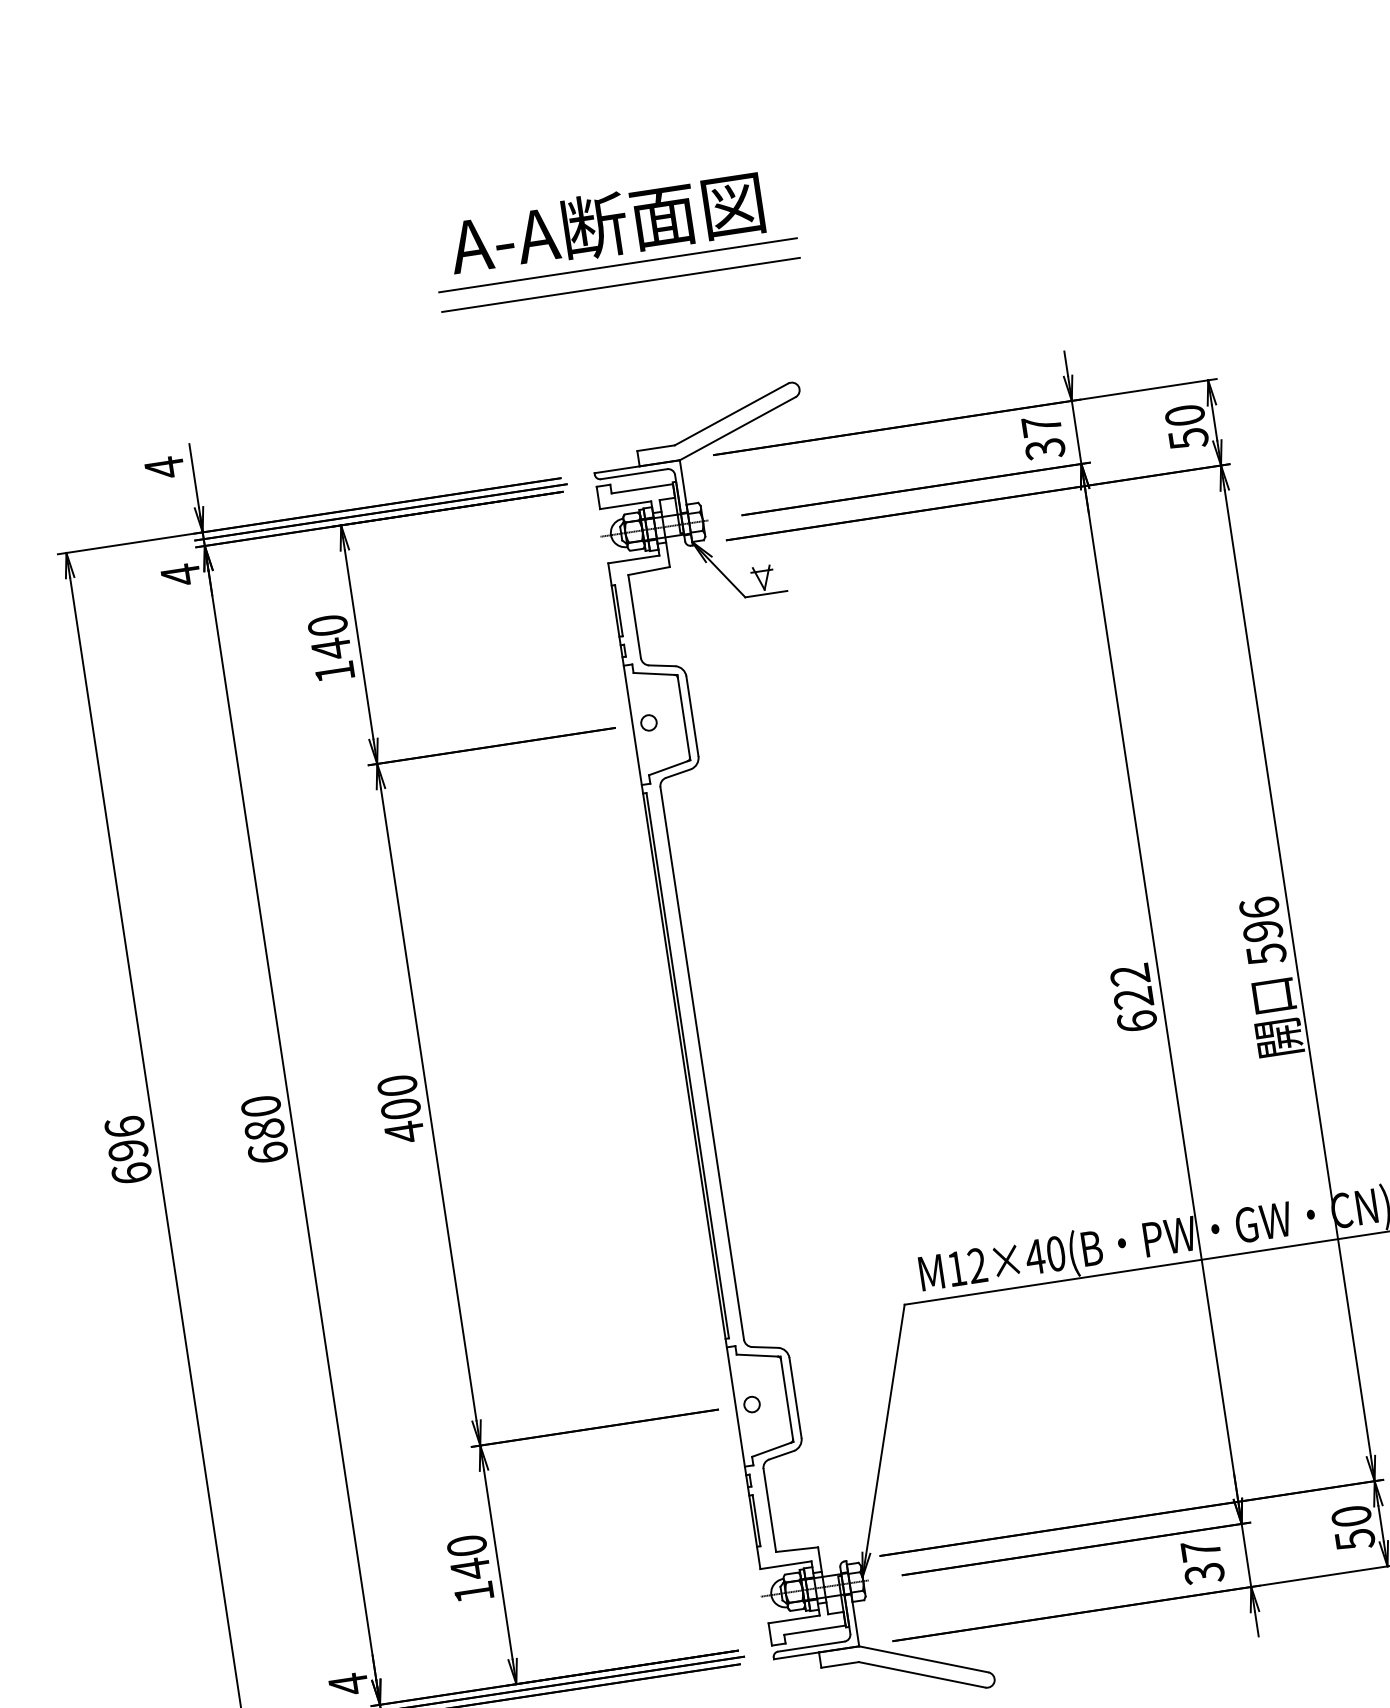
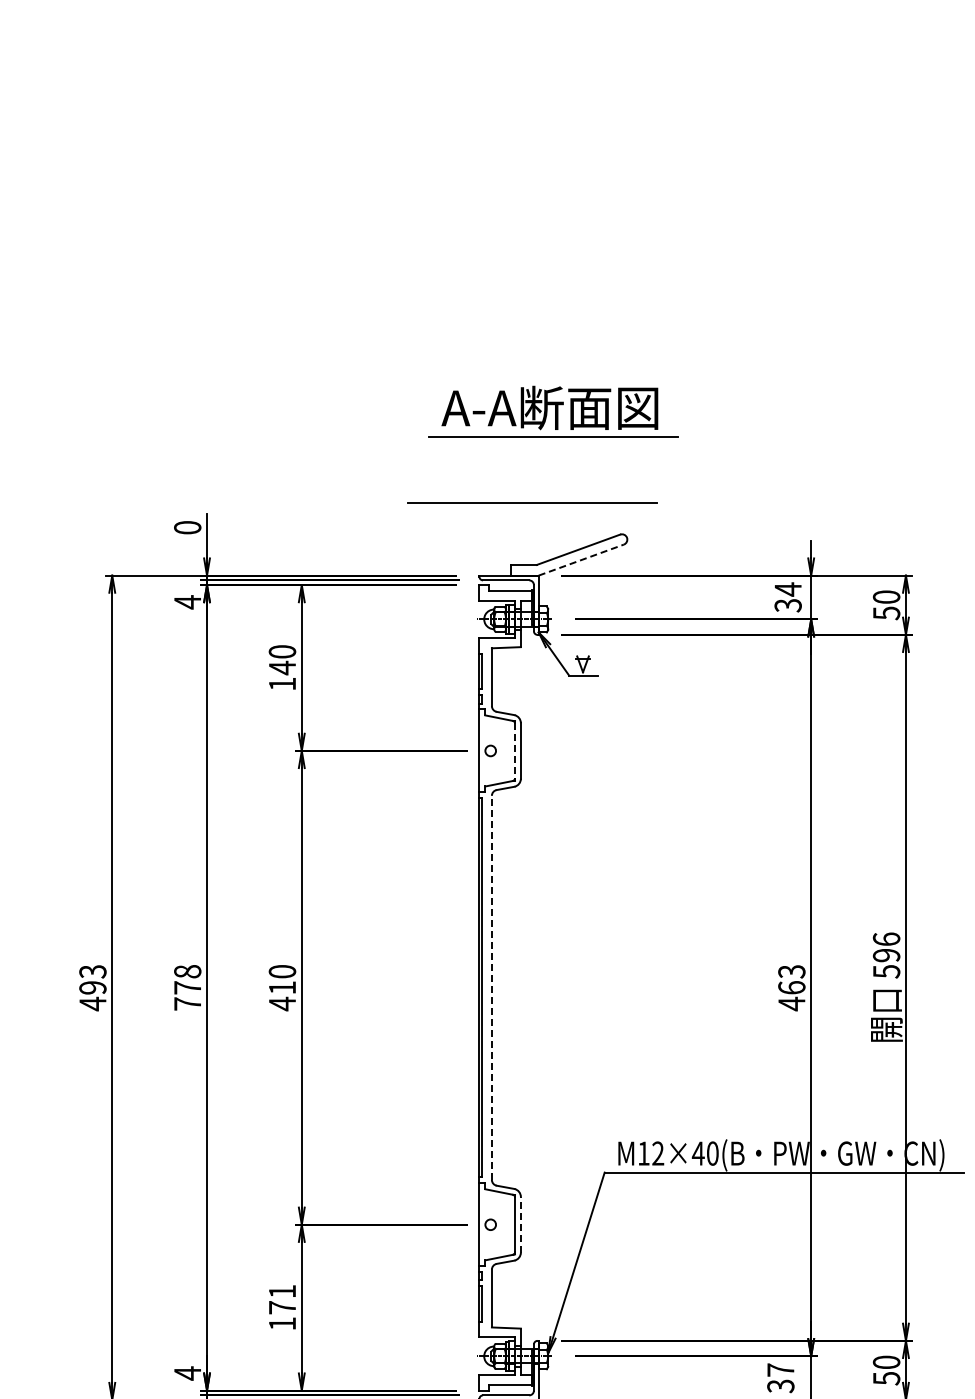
part: (612, 229) -> (553, 411), moved
line: (620, 283) -> (532, 502), moved
text: (1040, 426) -> (787, 589), 37 -> 34
line: (737, 427) -> (581, 559), solid -> dashed
text: (164, 467) -> (187, 527), 4 -> 0
line: (684, 716) -> (515, 750), solid -> dashed
text: (1133, 999) -> (791, 988), 622 -> 463
line: (701, 1063) -> (491, 987), solid -> dashed
text: (400, 1108) -> (282, 987), 400 -> 410
text: (264, 1129) -> (187, 987), 680 -> 778
text: (127, 1149) -> (92, 987), 696 -> 493
line: (794, 1397) -> (520, 1224), solid -> dashed
text: (468, 1557) -> (282, 1299), 140 -> 171

